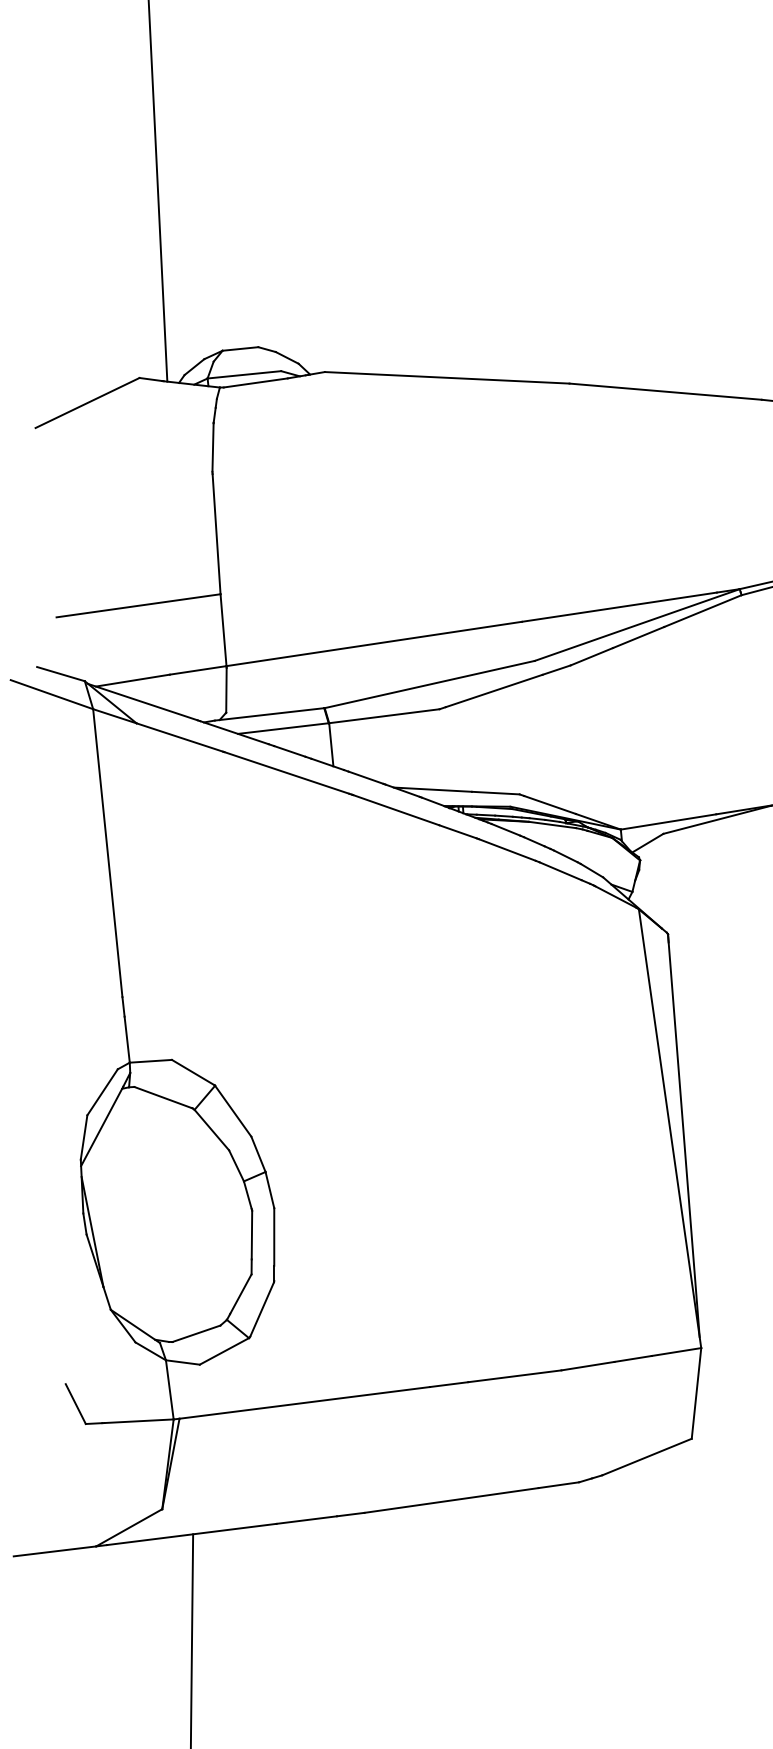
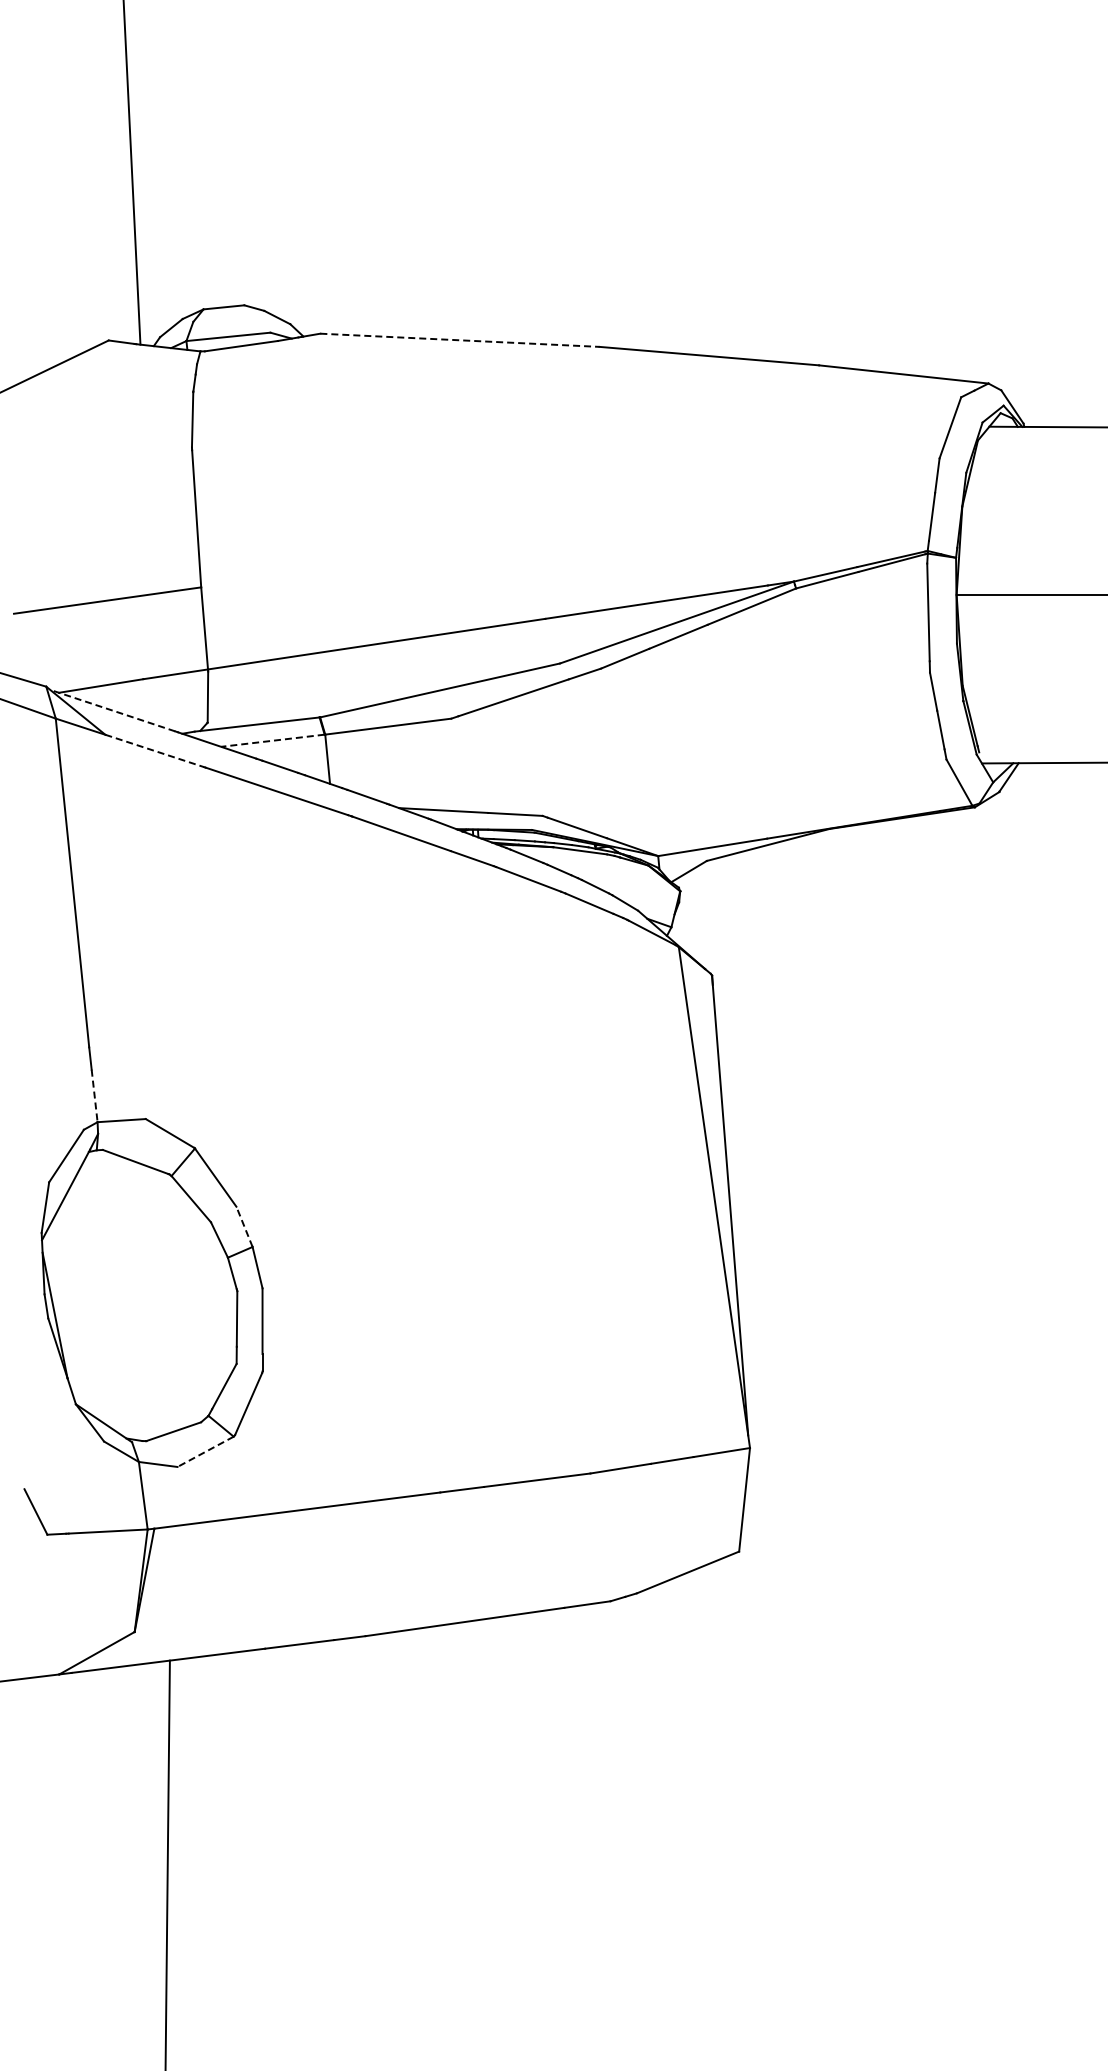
line: (446, 377) -> (459, 340), solid -> dashed
line: (142, 702) -> (112, 710), solid -> dashed
line: (282, 728) -> (272, 740), solid -> dashed
line: (179, 737) -> (154, 750), solid -> dashed
line: (127, 1040) -> (94, 1096), solid -> dashed
line: (258, 1154) -> (244, 1226), solid -> dashed
line: (224, 1351) -> (205, 1451), solid -> dashed

